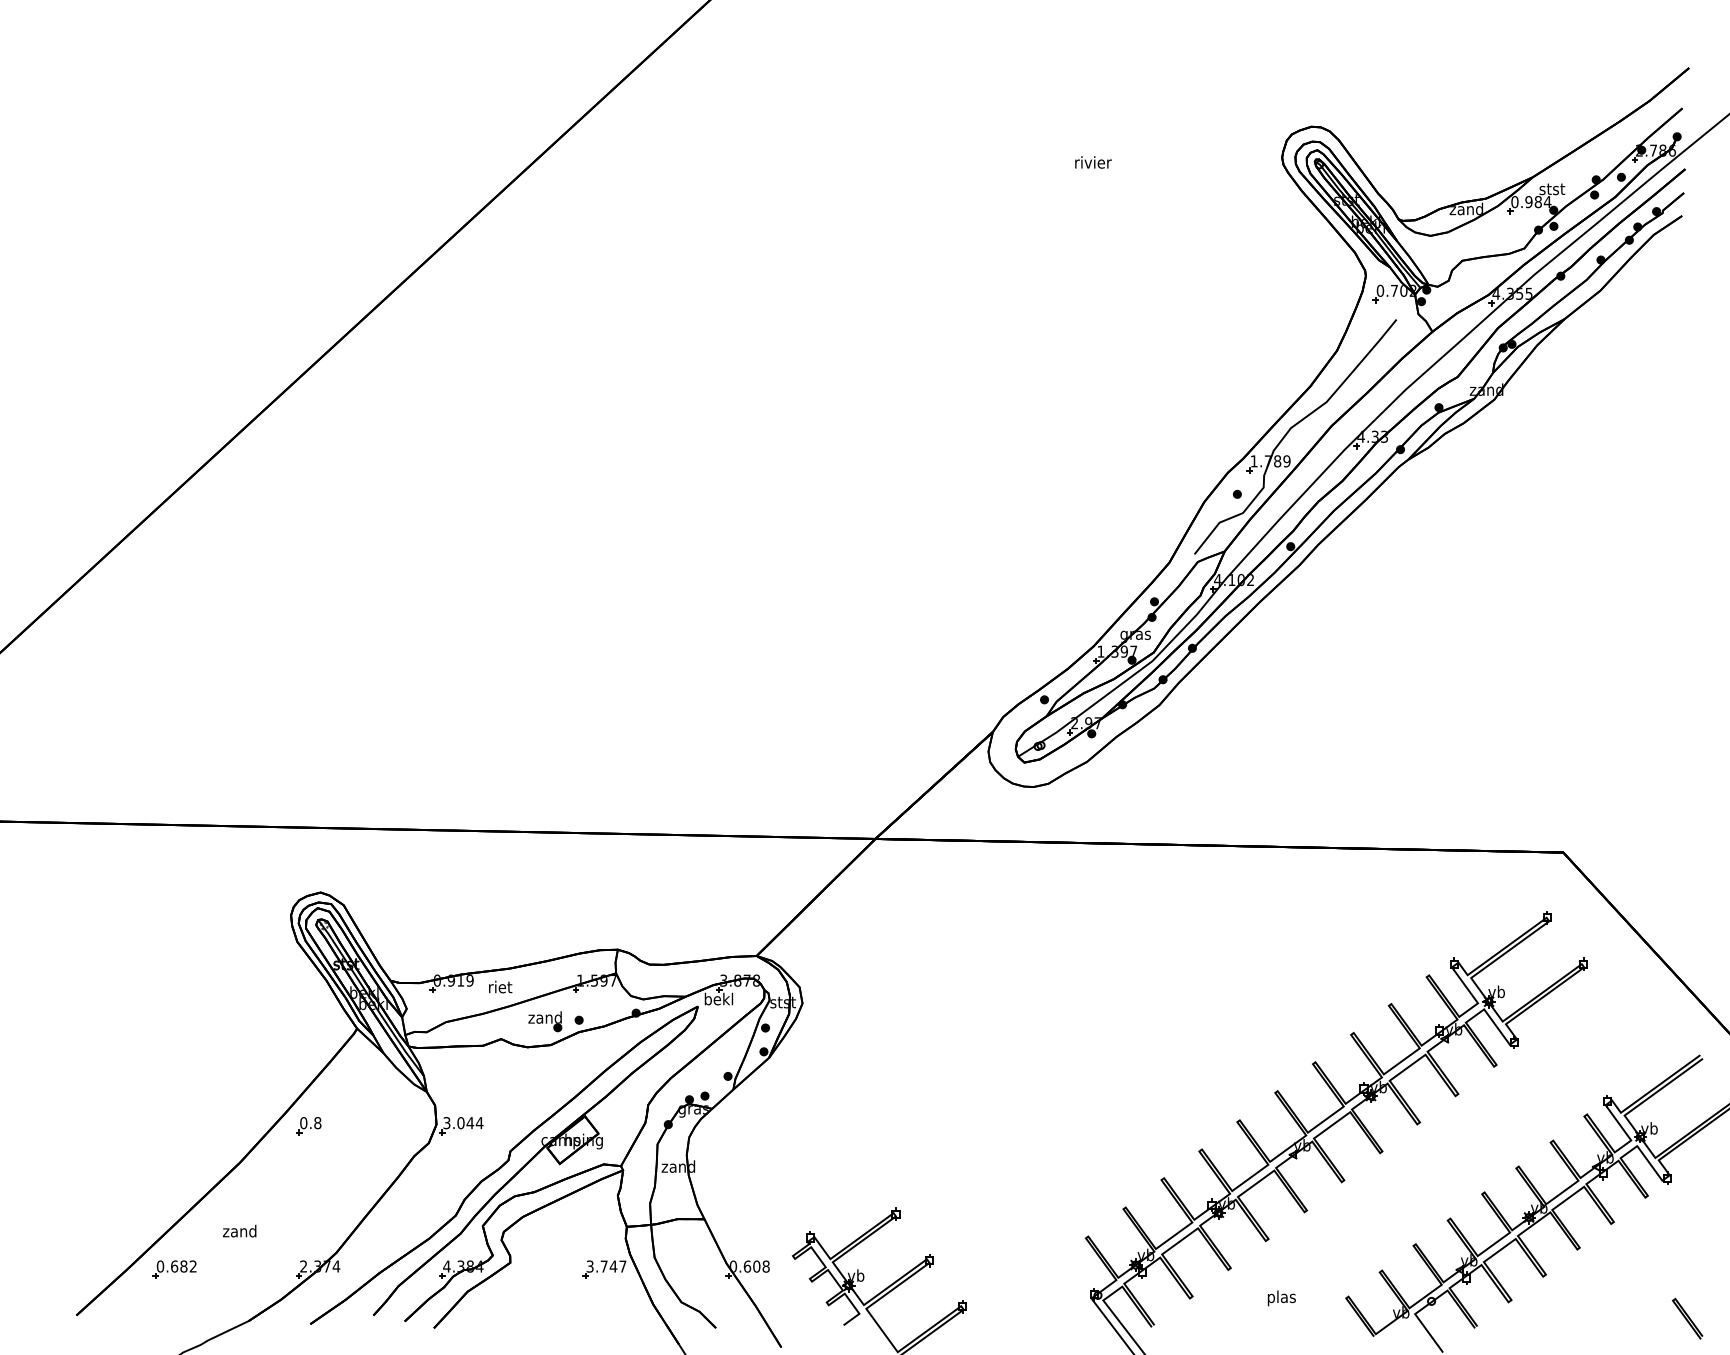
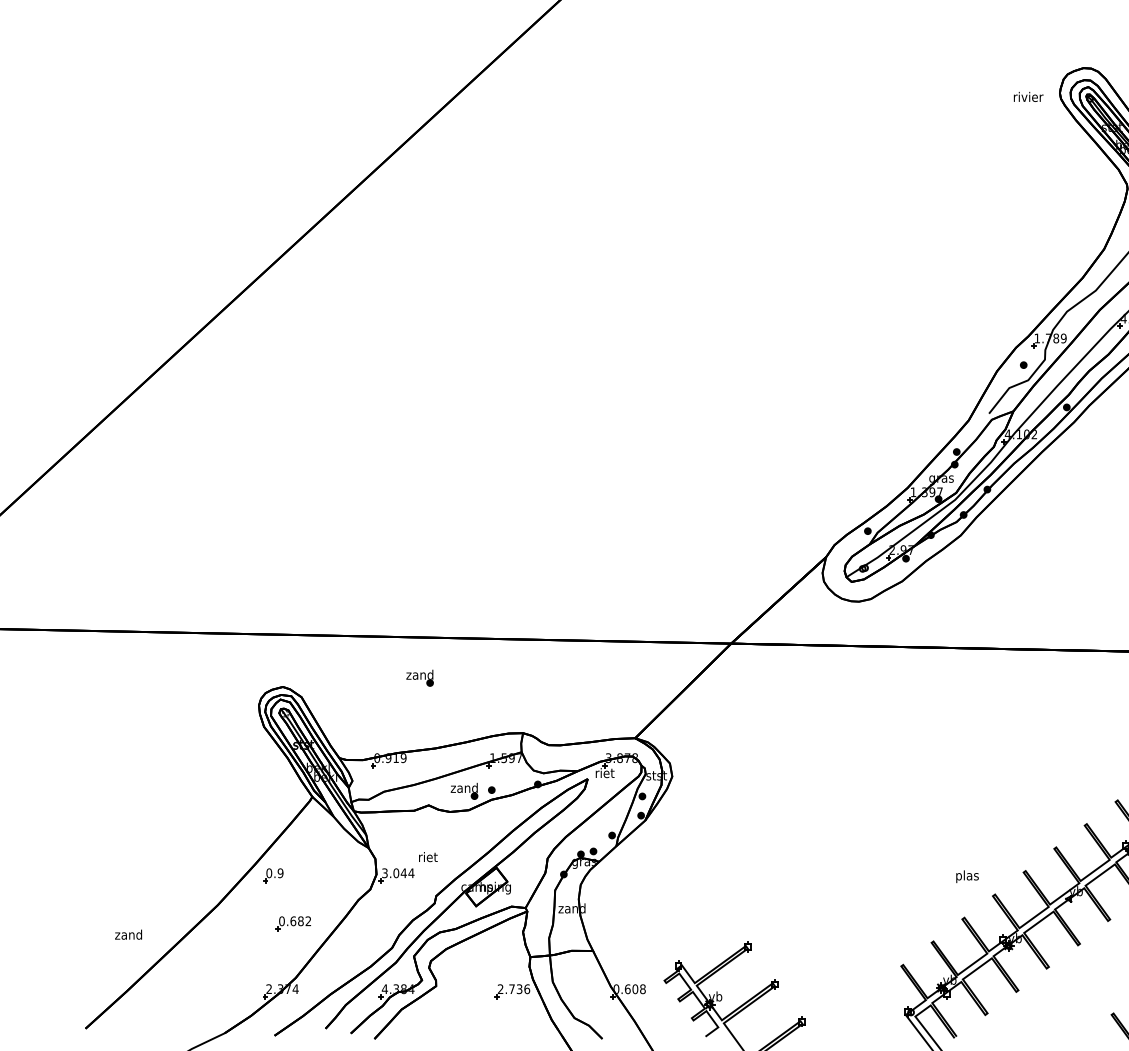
text: (1093, 162) -> (1028, 96), moved
part: (490, 881) -> (420, 678), added
text: (500, 986) -> (428, 856), moved
text: (718, 998) -> (604, 772), bekl -> riet
text: (317, 1123) -> (280, 873), 0.8 -> 0.9
text: (239, 1230) -> (128, 934), moved
text: (606, 1266) -> (513, 989), 3.747 -> 2.736
part: (174, 1269) -> (293, 923), moved
text: (1281, 1298) -> (967, 876), moved

